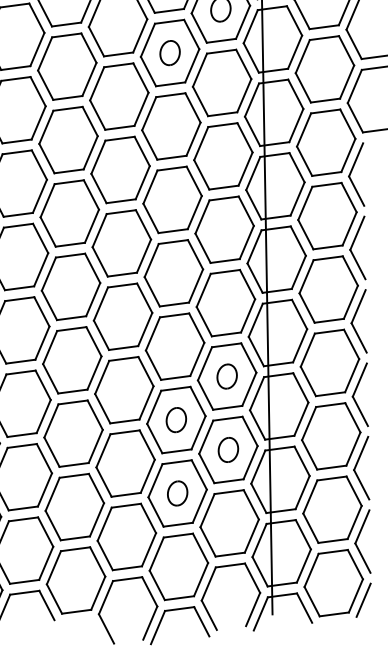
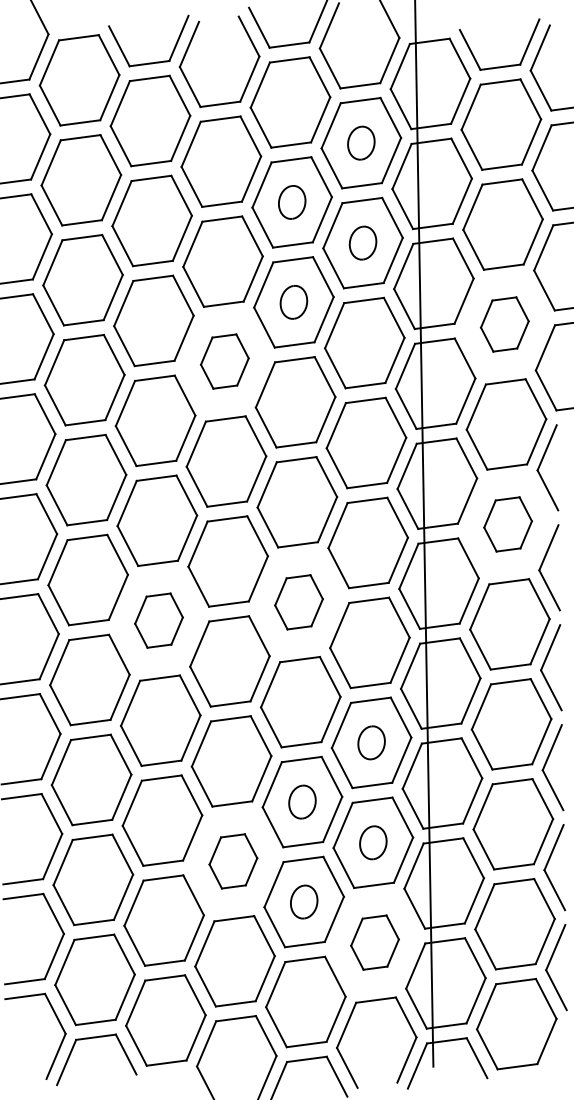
part: (324, 69) -> (504, 324), size x0.6
part: (119, 96) -> (224, 361), size x0.6
part: (326, 216) -> (507, 524), size x0.6
part: (173, 273) -> (298, 602), size x0.6
part: (70, 286) -> (158, 620), size x0.6
part: (125, 463) -> (233, 861), size x0.6
part: (229, 523) -> (374, 942), size x0.6
line: (363, 600) -> (557, 1047), removed

